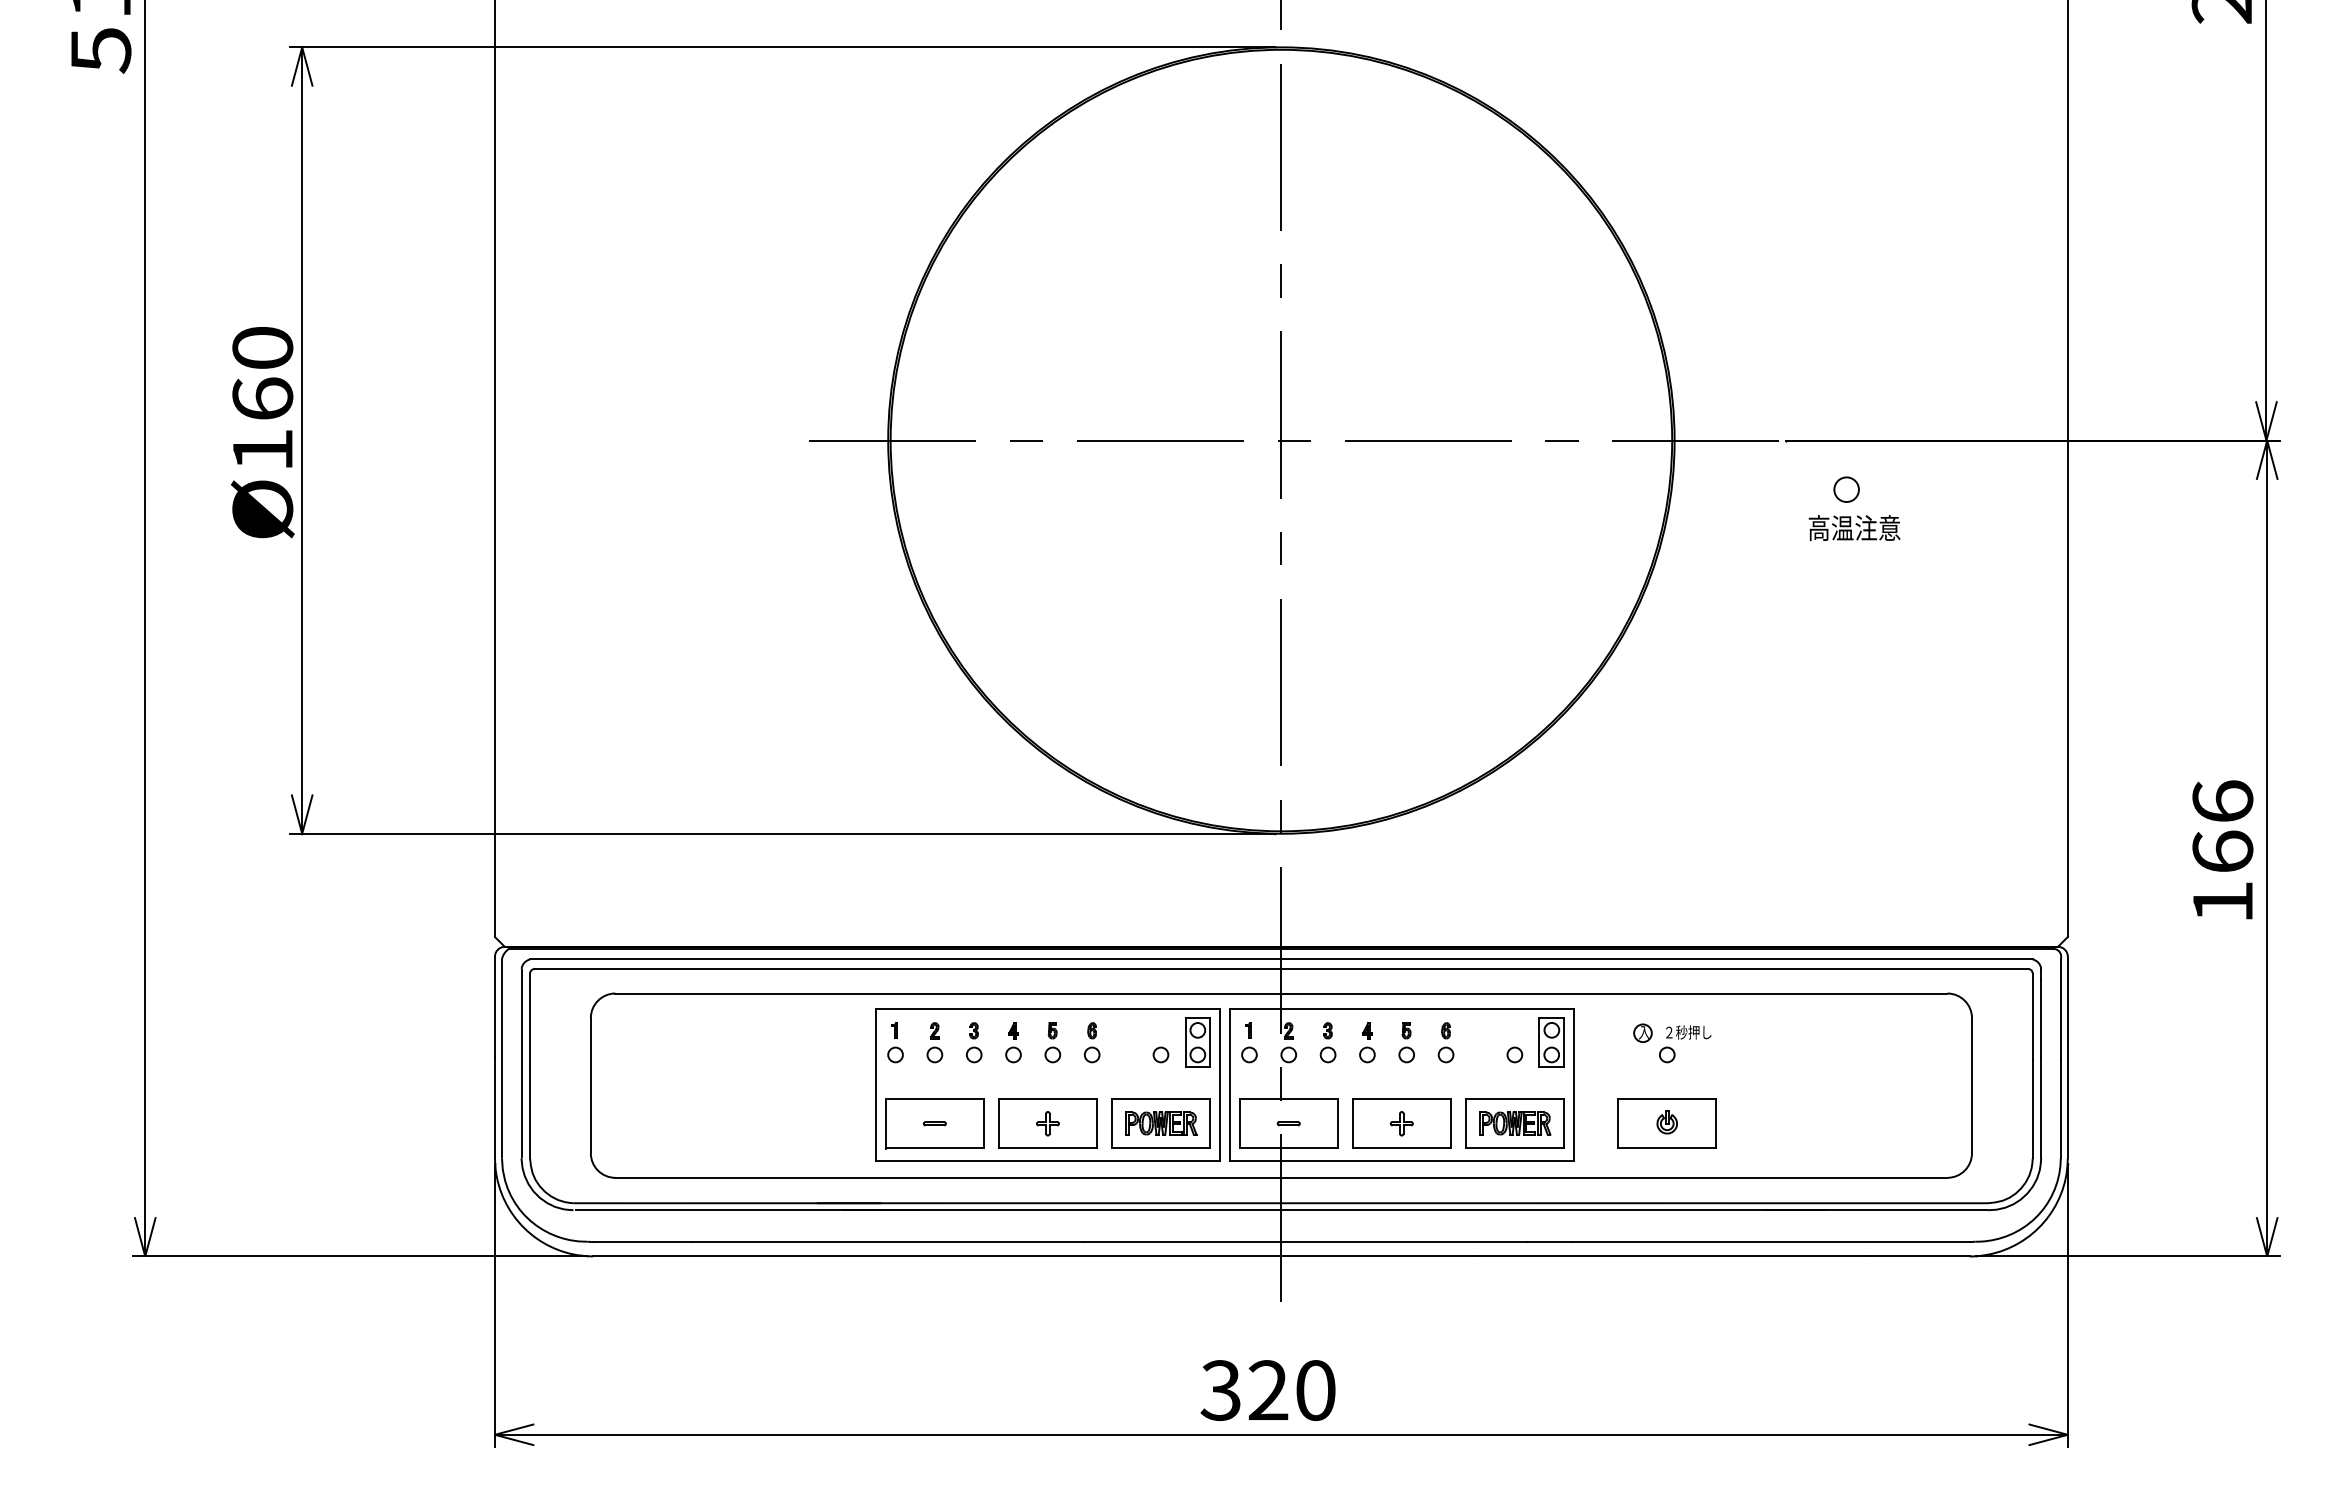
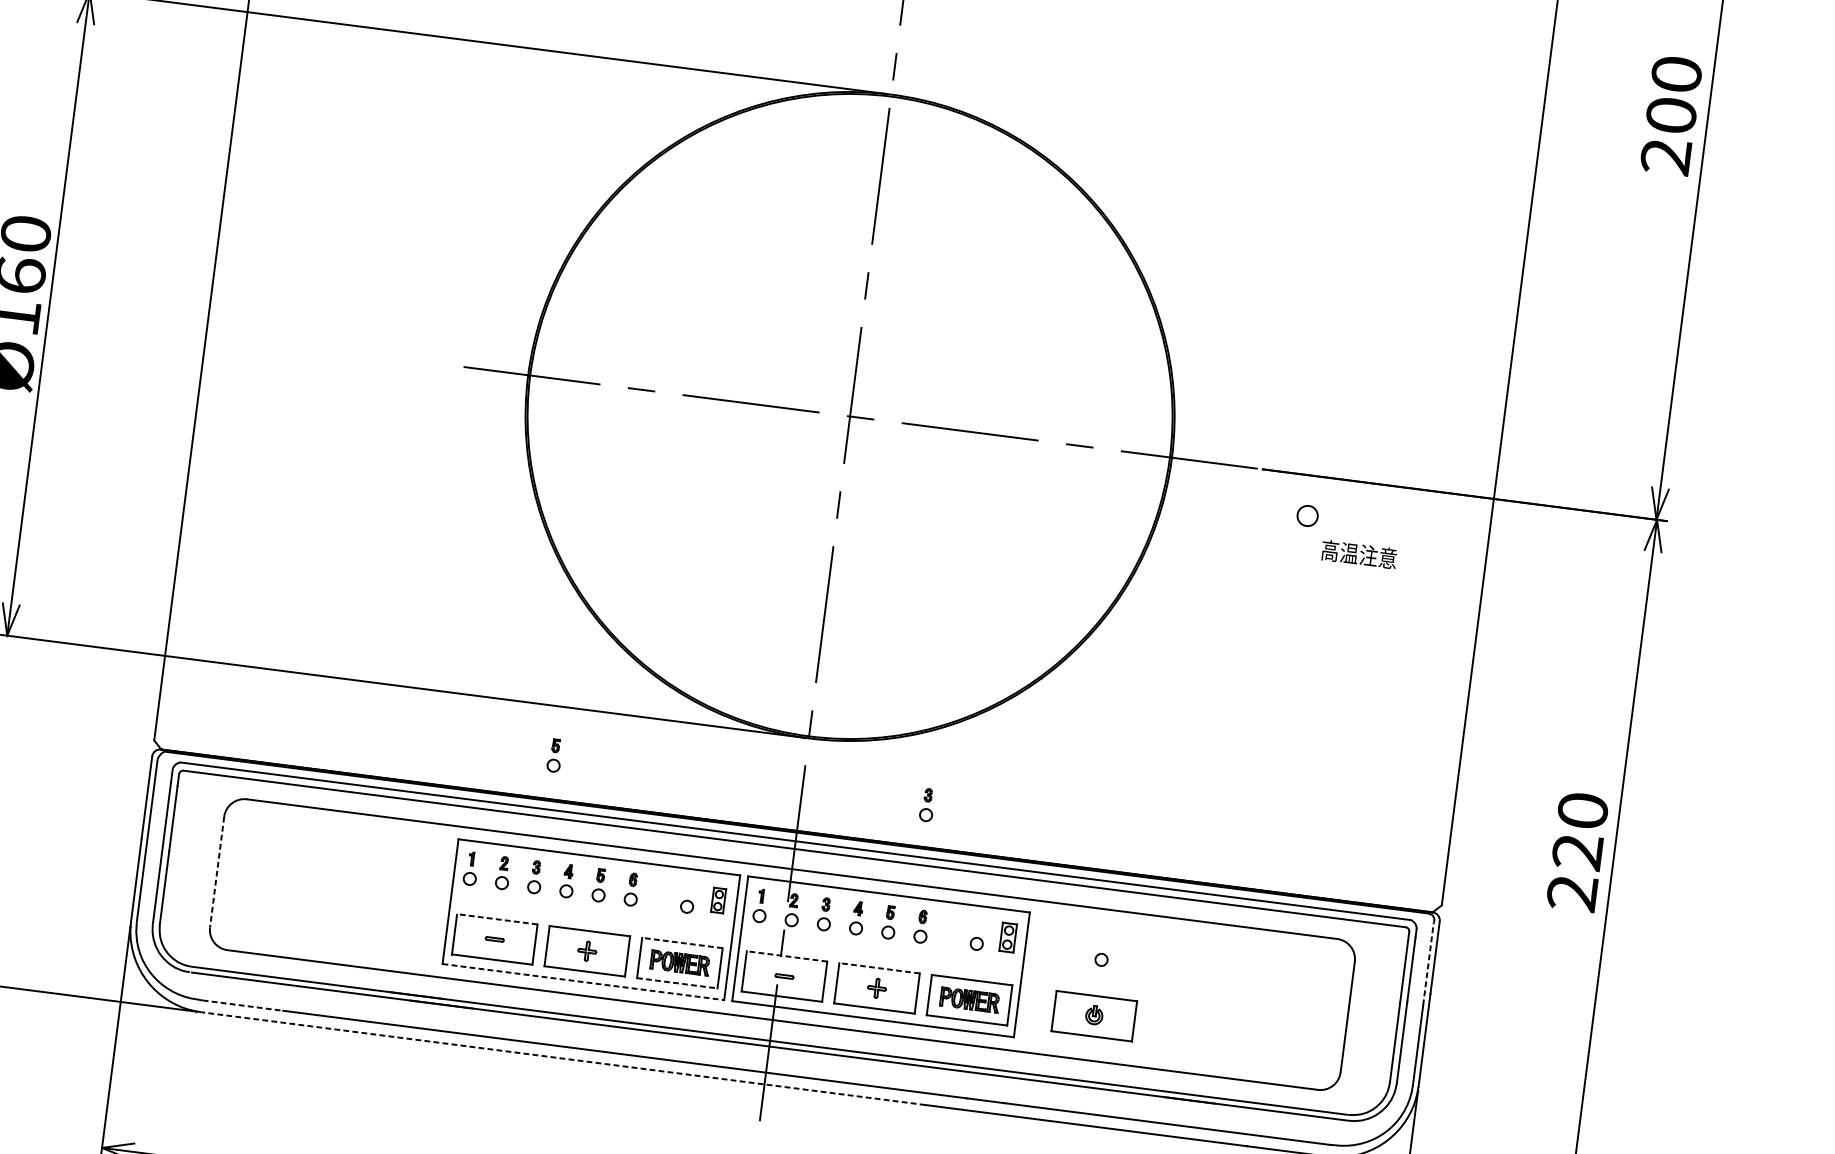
text: (1854, 528) -> (1359, 554), moved
text: (2222, 851) -> (1577, 851), 166 -> 220
part: (978, 893) -> (554, 755), added
part: (1433, 895) -> (926, 804), added
line: (2060, 1008) -> (1428, 963), solid -> dashed
part: (1672, 1032) -> (1108, 942), removed
part: (1197, 1042) -> (718, 900), size x0.6
part: (1551, 1042) -> (1008, 937), size x0.7
line: (590, 1085) -> (216, 871), solid -> dashed
line: (934, 1099) -> (497, 919), solid -> dashed
line: (1160, 1099) -> (682, 943), solid -> dashed
line: (1288, 1099) -> (786, 956), solid -> dashed
line: (1401, 1099) -> (879, 968), solid -> dashed
line: (1161, 1148) -> (677, 983), solid -> dashed
line: (1048, 1161) -> (583, 982), solid -> dashed
line: (642, 1242) -> (242, 1005), solid -> dashed
line: (1035, 1256) -> (563, 1058), solid -> dashed

